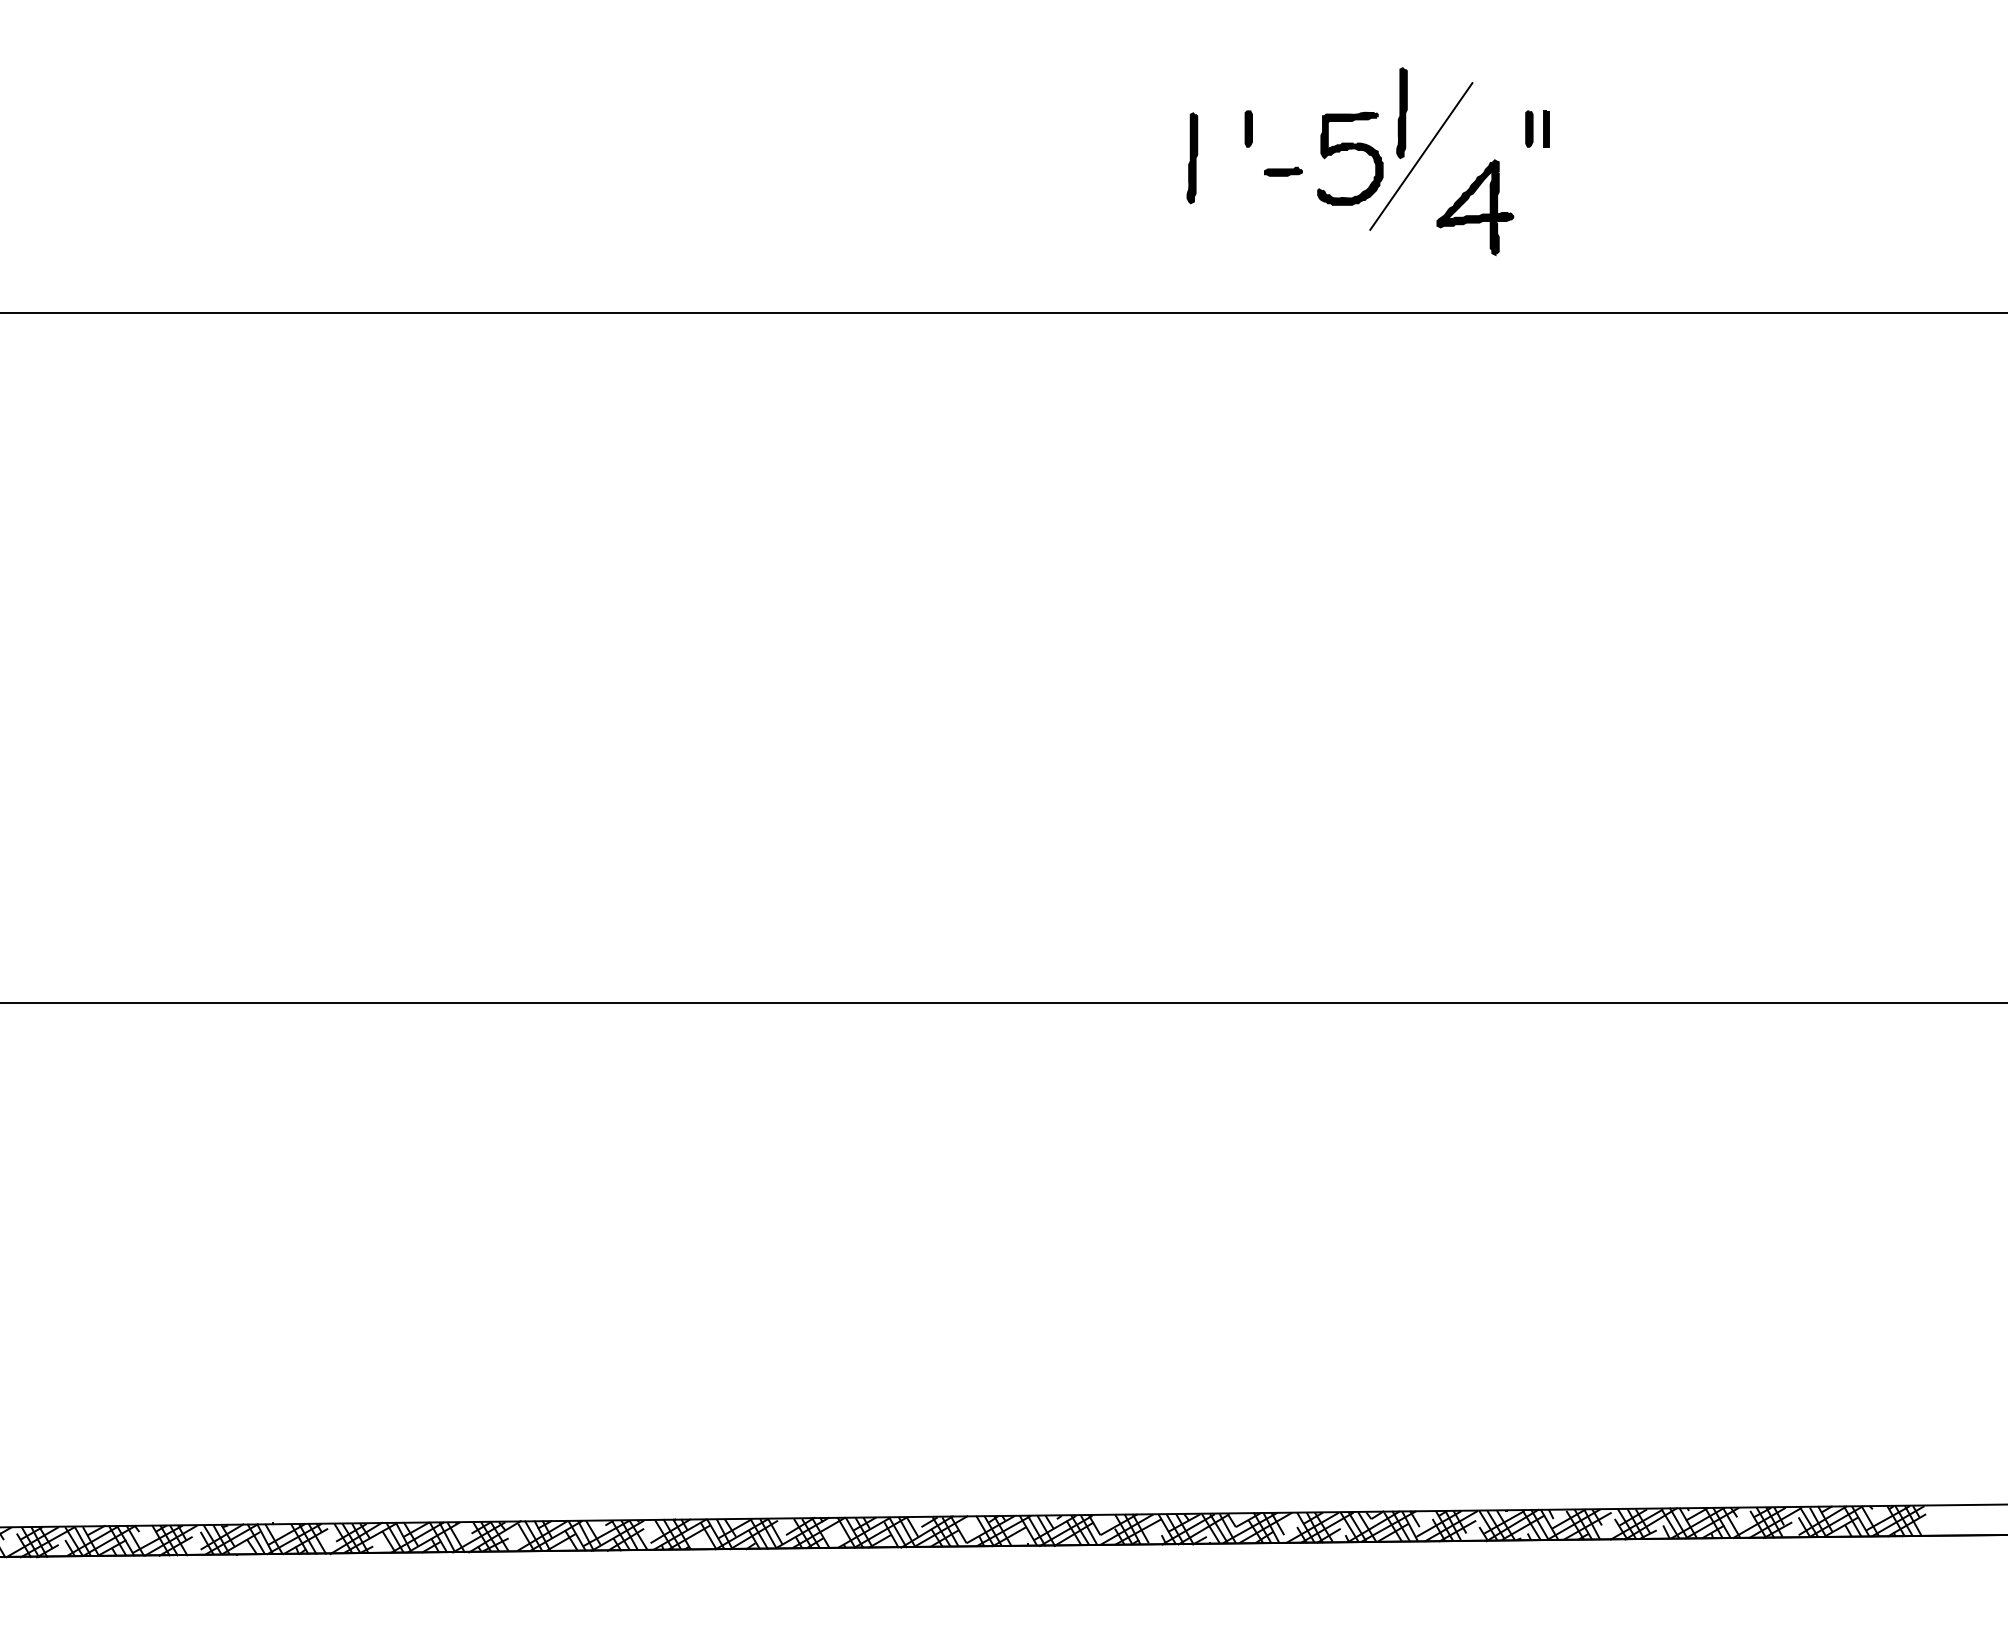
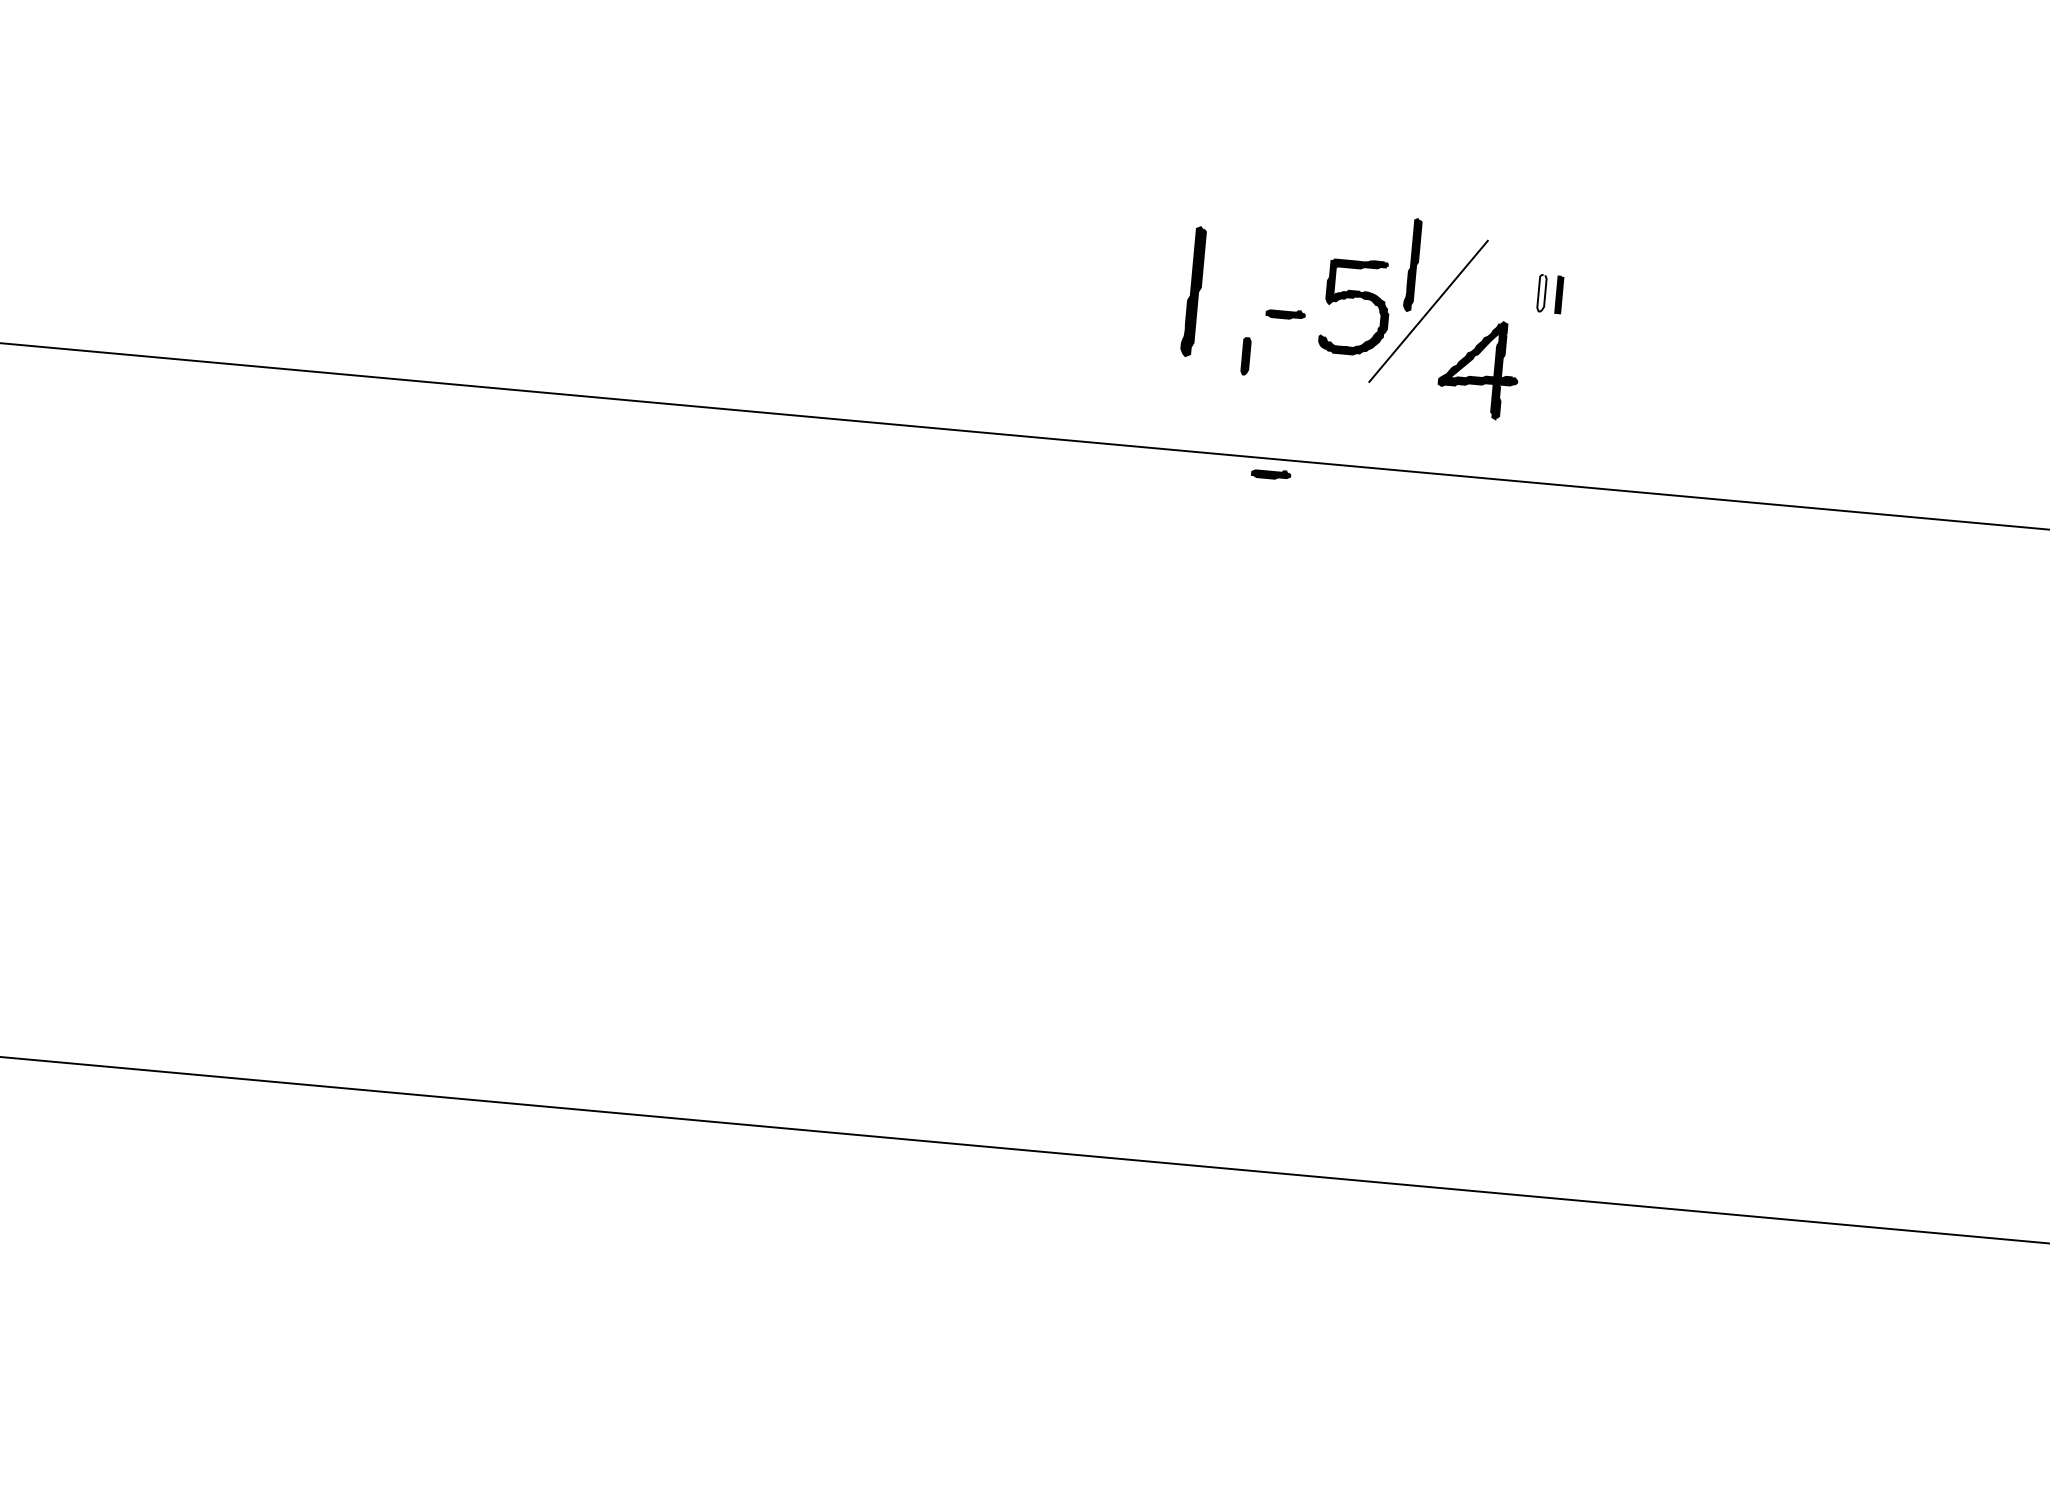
part: (1248, 128) -> (1245, 355), moved
fill: (1529, 128) -> (1542, 292), removed
part: (1192, 158) -> (1193, 292), size x1.4
part: (1283, 327) -> (1271, 473), added

